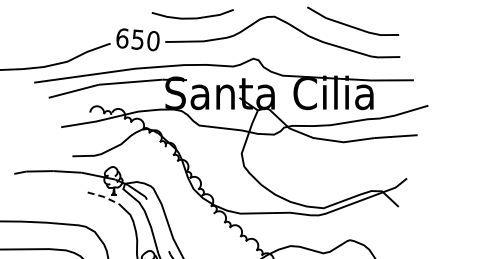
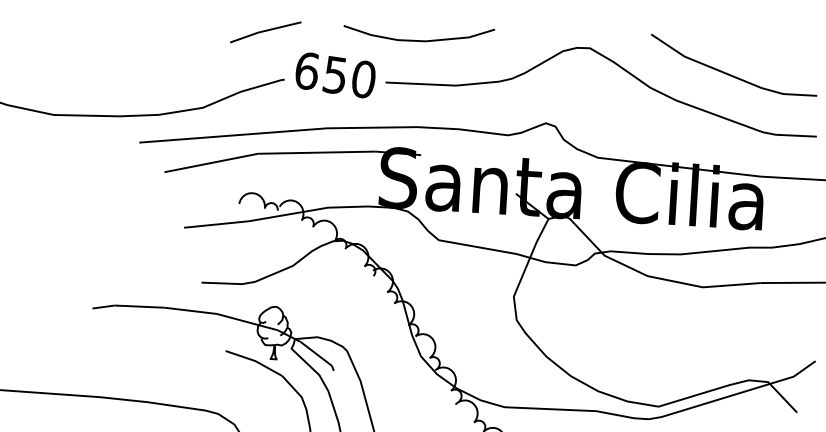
curve: (192, 17) -> (418, 39), moved
line: (98, 18) -> (265, 31), added
line: (104, 196) -> (256, 360), dashed -> solid

